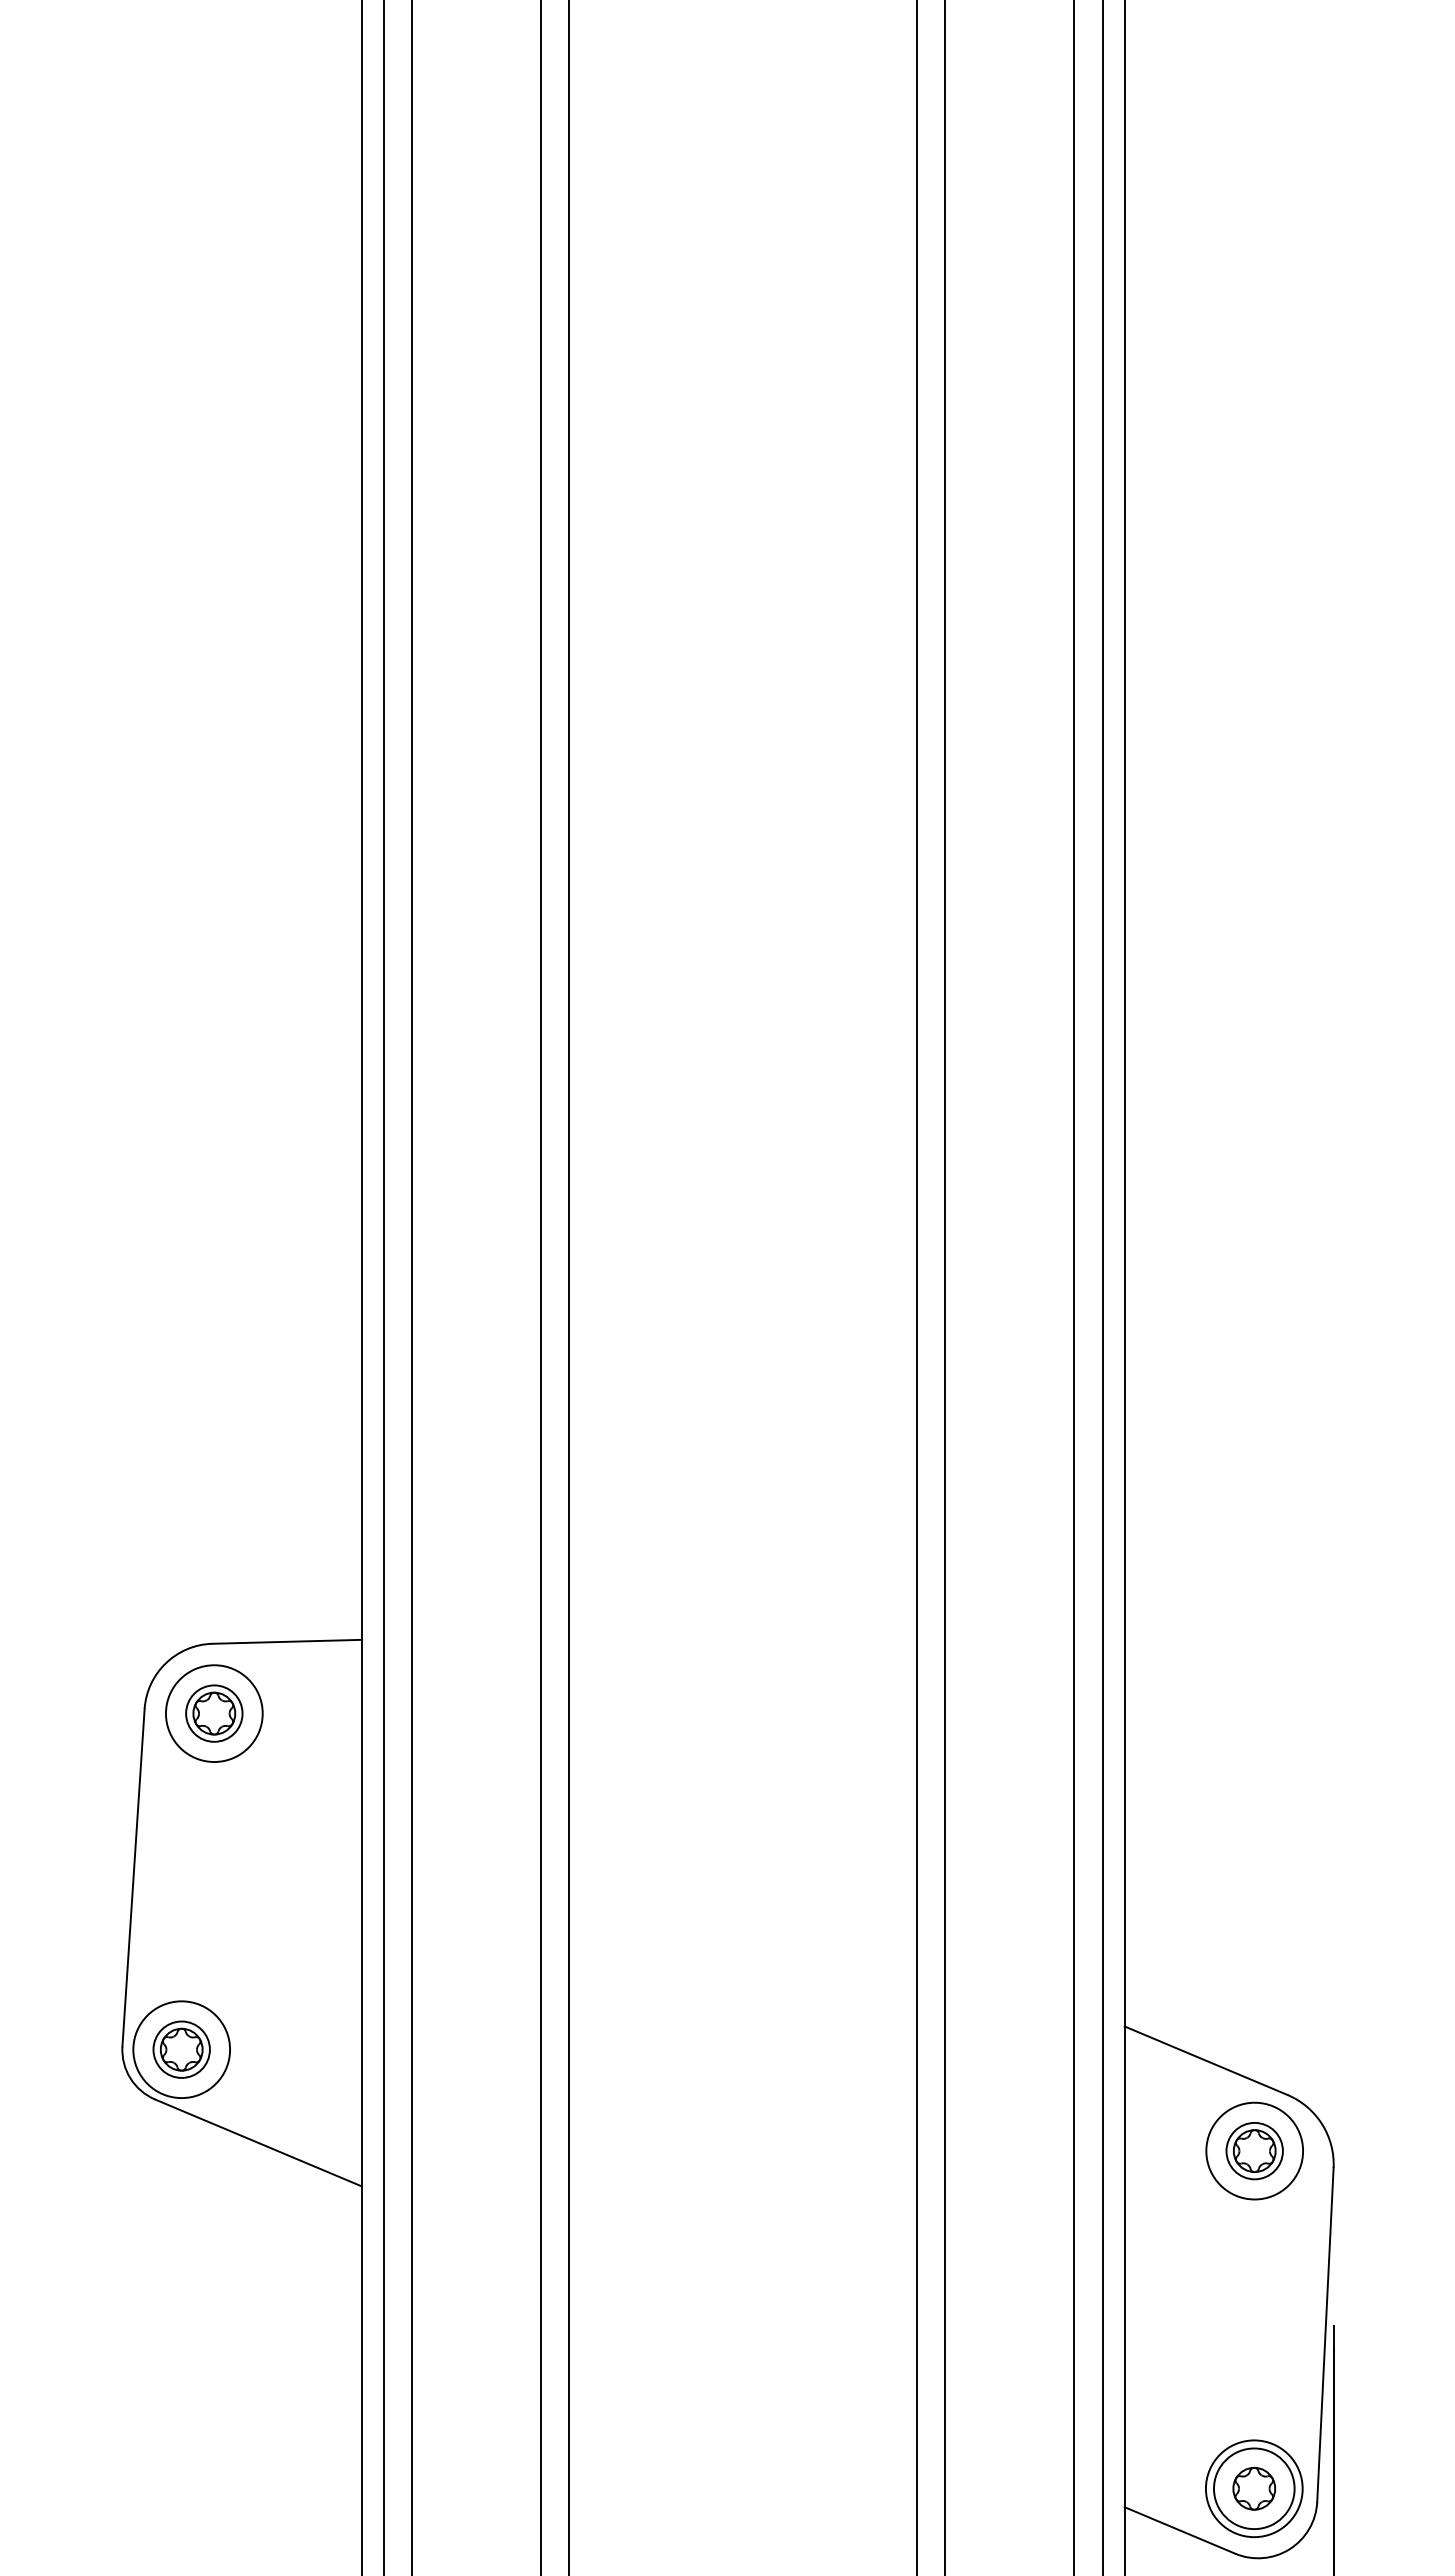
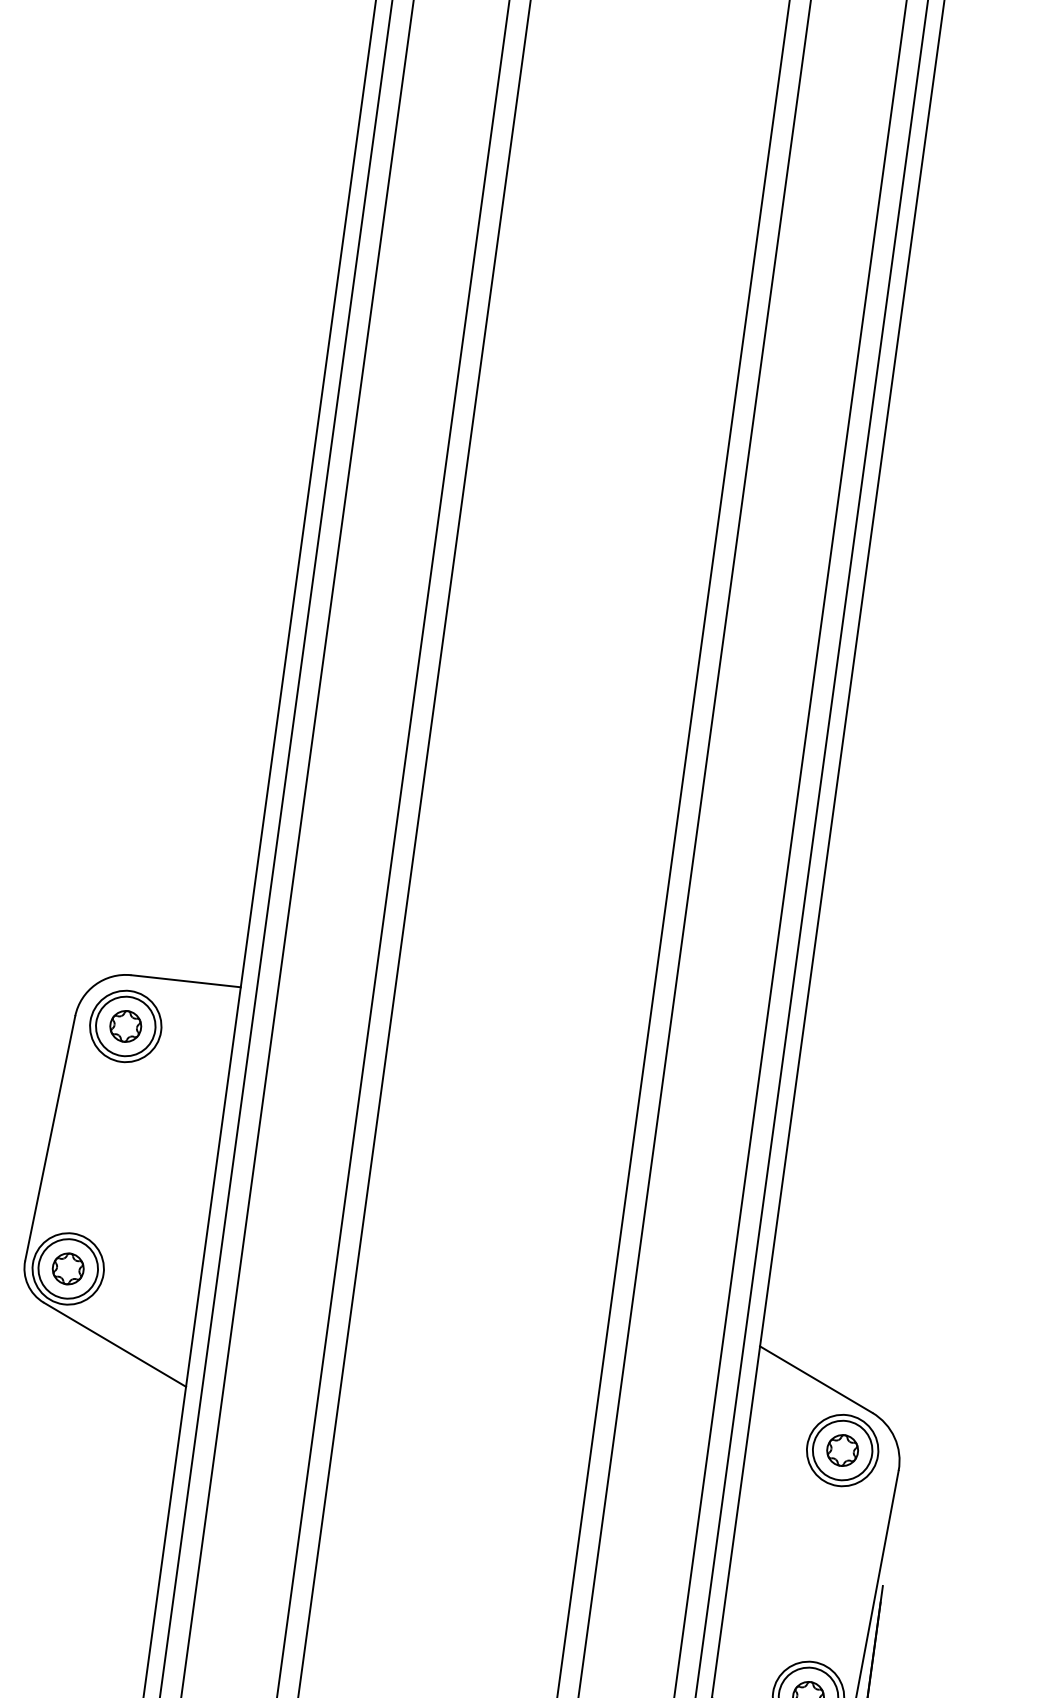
circle: (214, 1713) -> (125, 1026), size x1.43
circle: (181, 2049) -> (68, 1268), size x1.43
circle: (1254, 2150) -> (842, 1450), size x1.43

